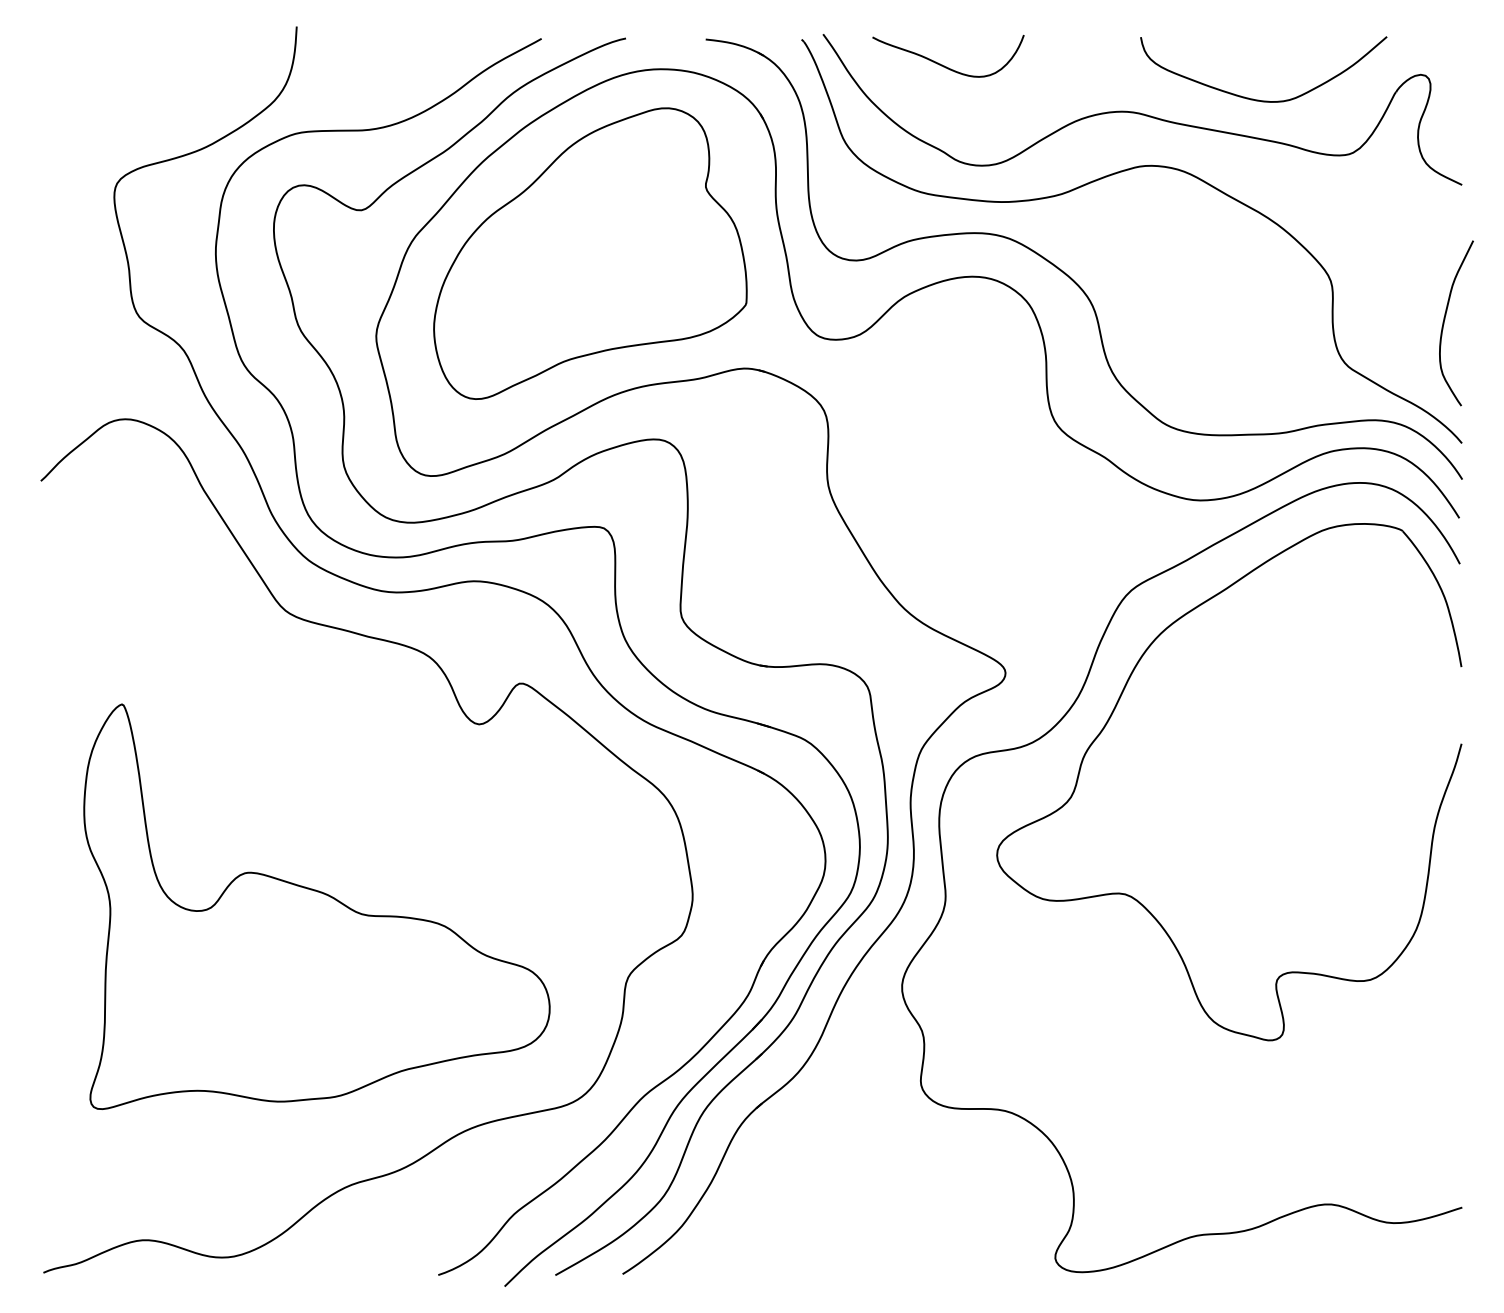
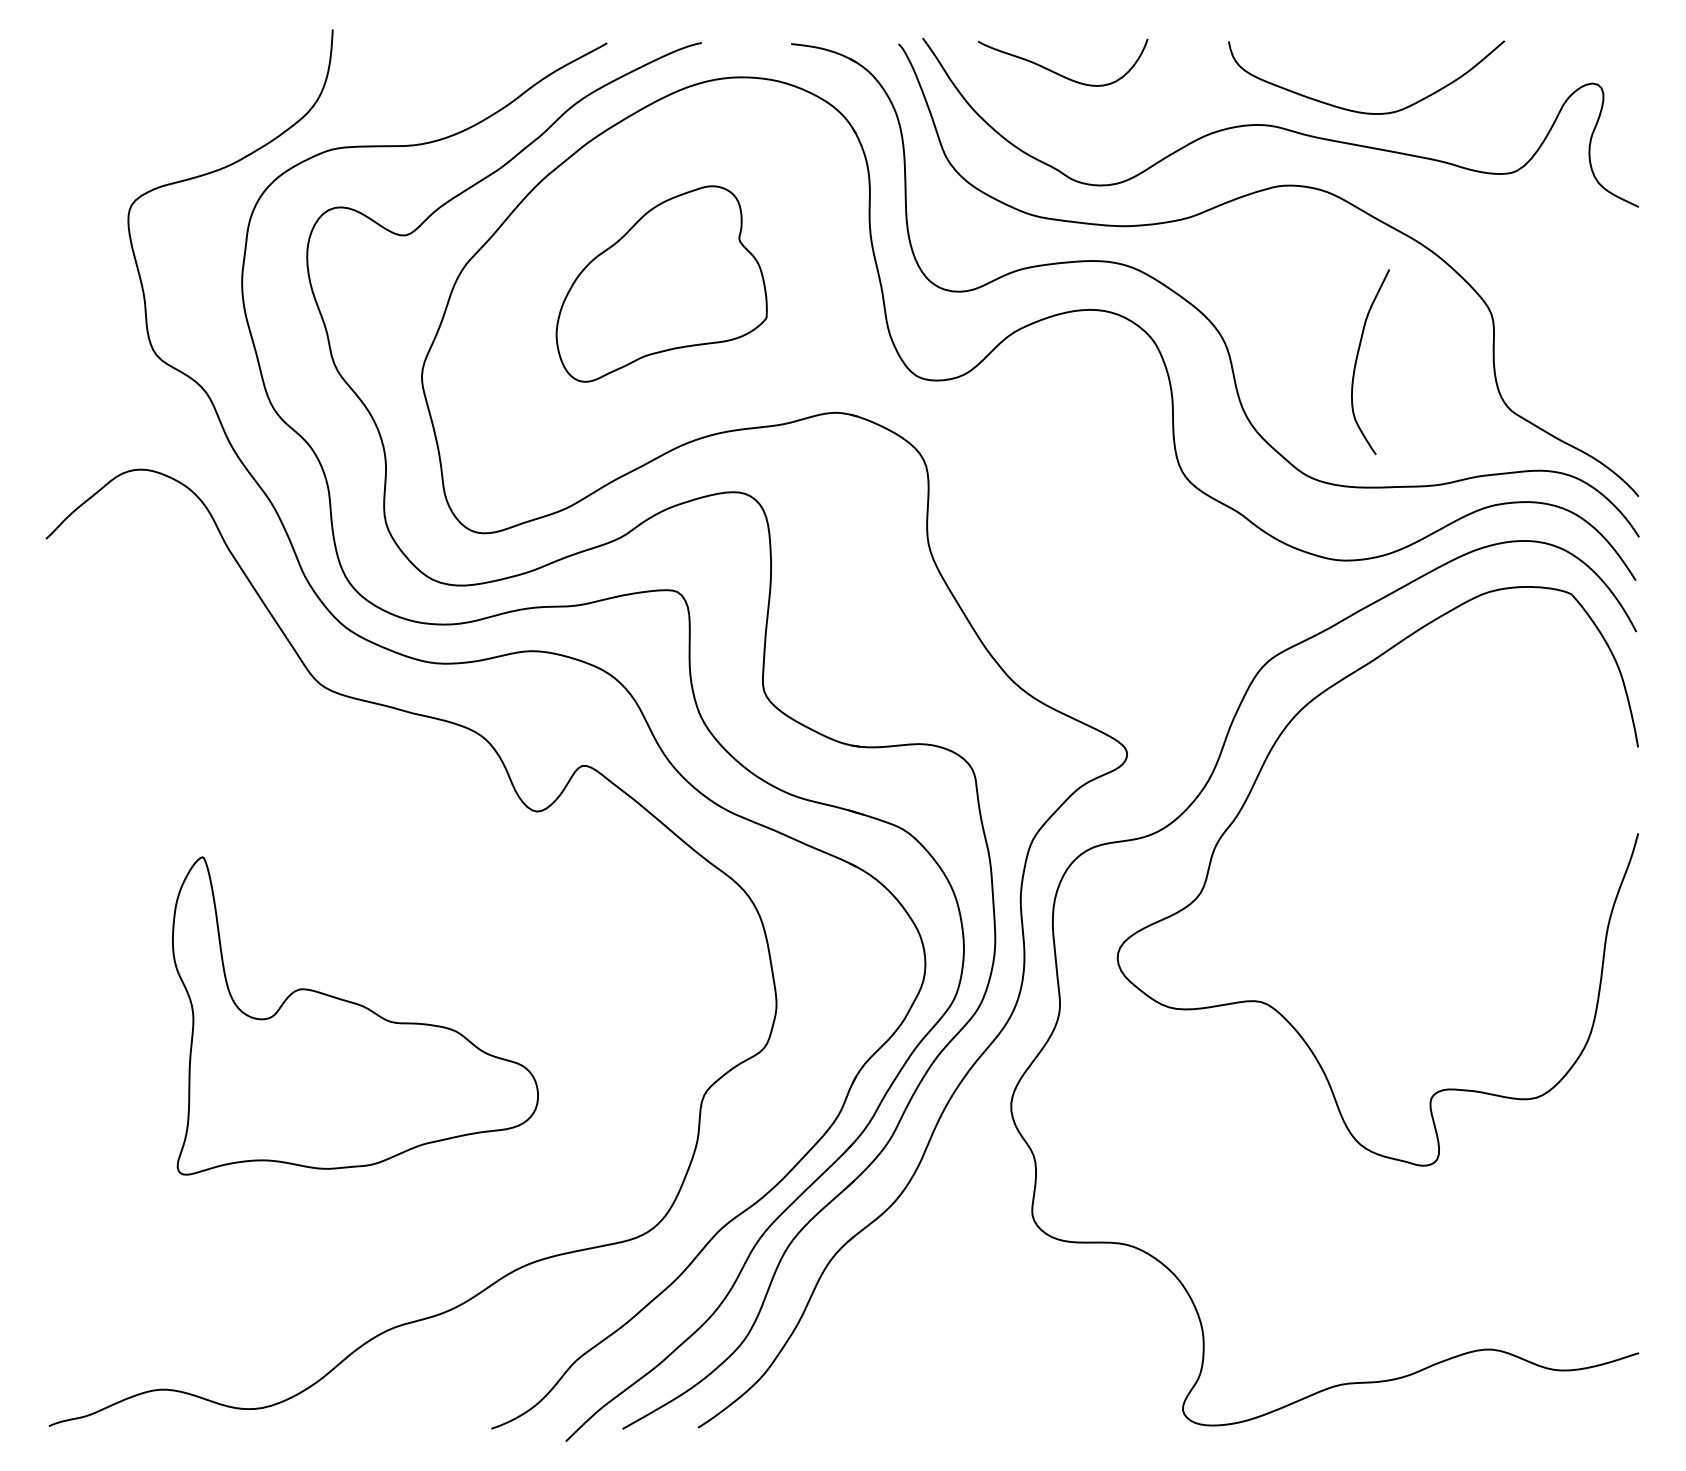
curve: (1259, 99) -> (1361, 111), moved
part: (590, 253) -> (661, 283), size x0.6
curve: (1445, 318) -> (1358, 356), moved
part: (317, 906) -> (355, 1015), size x0.7

